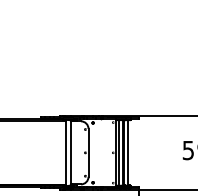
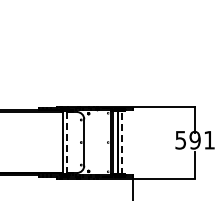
line: (71, 152) -> (67, 142), solid -> dashed
line: (128, 152) -> (122, 142), solid -> dashed

